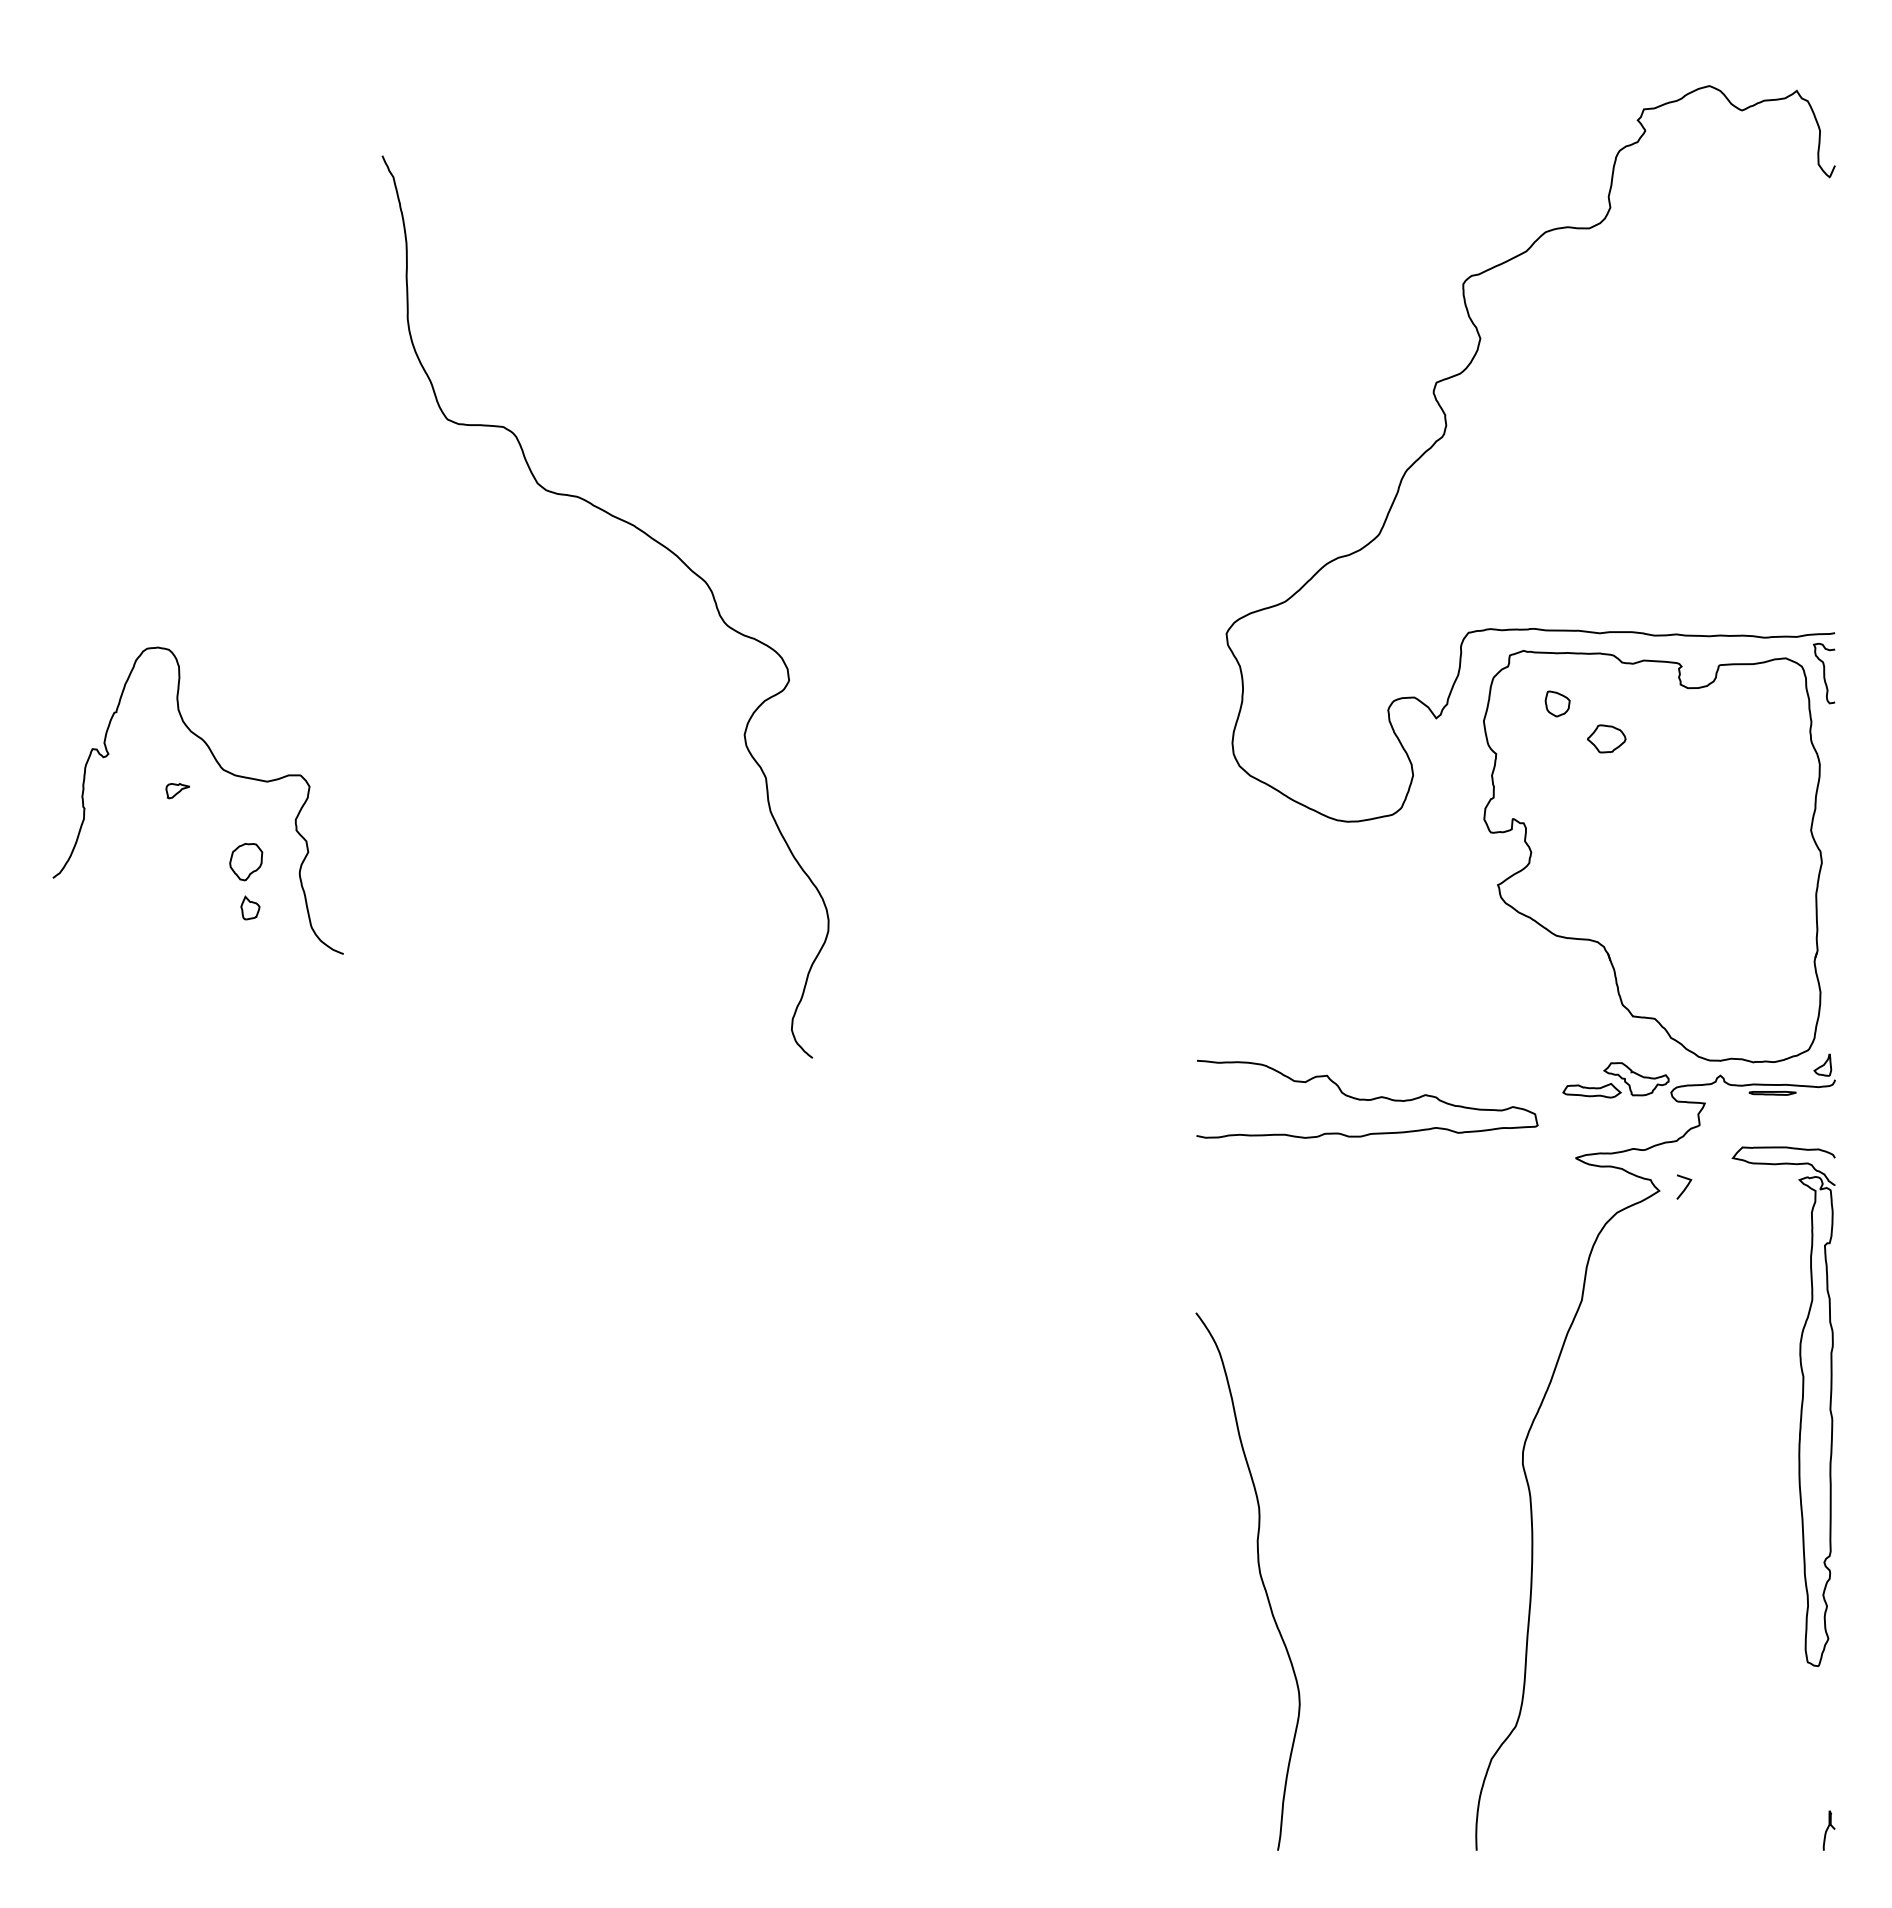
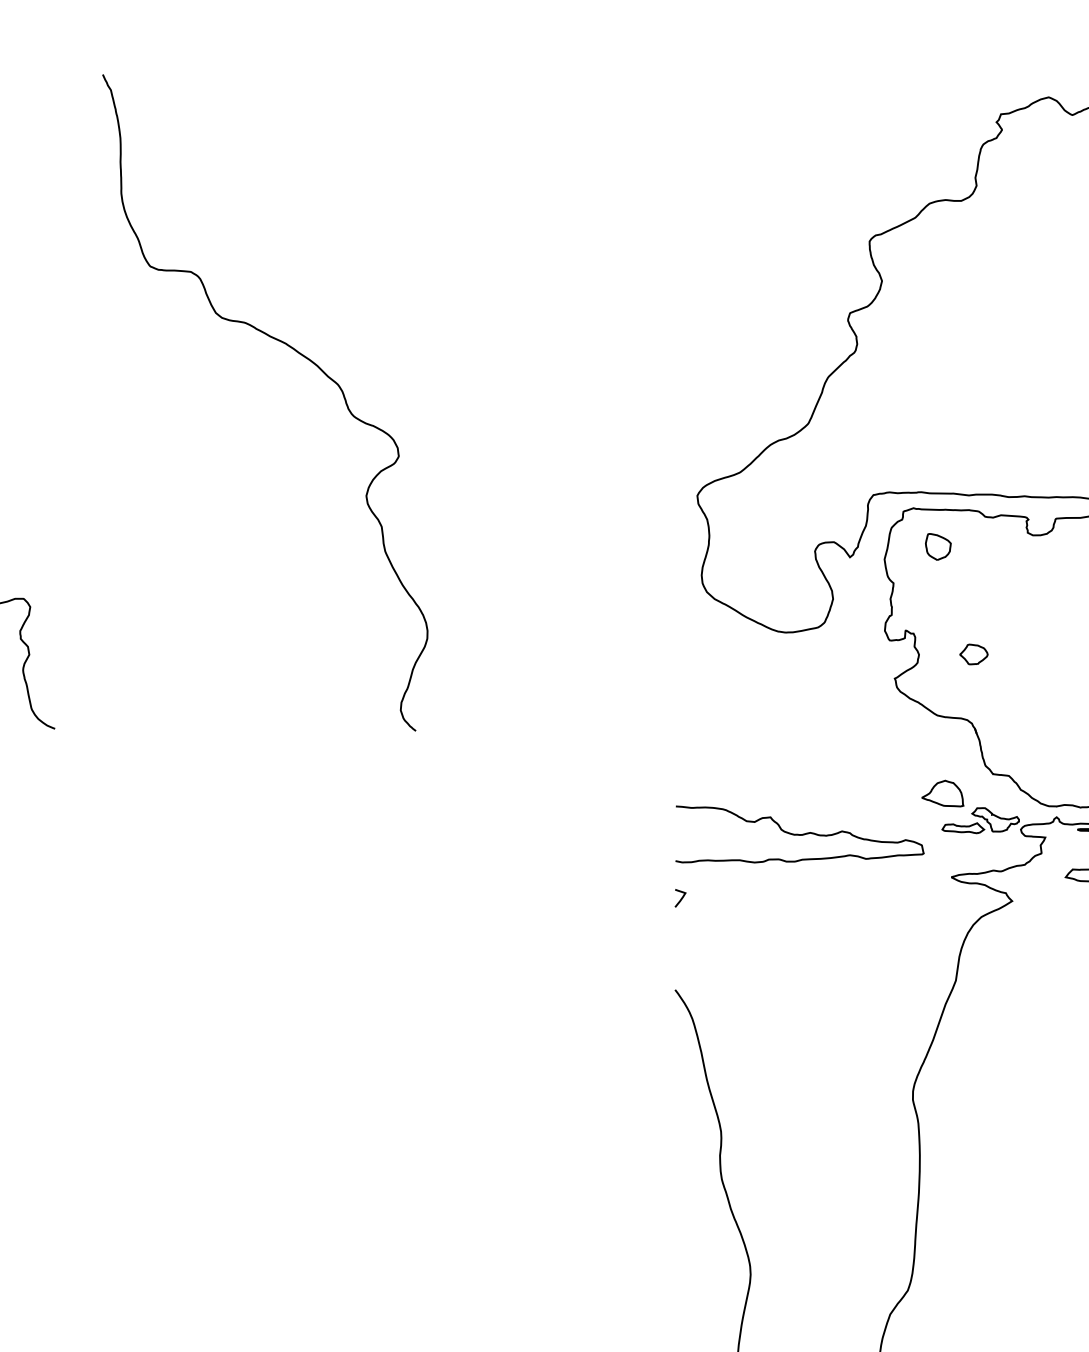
curve: (651, 539) -> (298, 353), moved
part: (1557, 703) -> (938, 546), size x1.43
part: (1606, 738) -> (973, 654), moved
part: (1563, 1042) -> (942, 793), added
curve: (1685, 1186) -> (681, 897), moved

